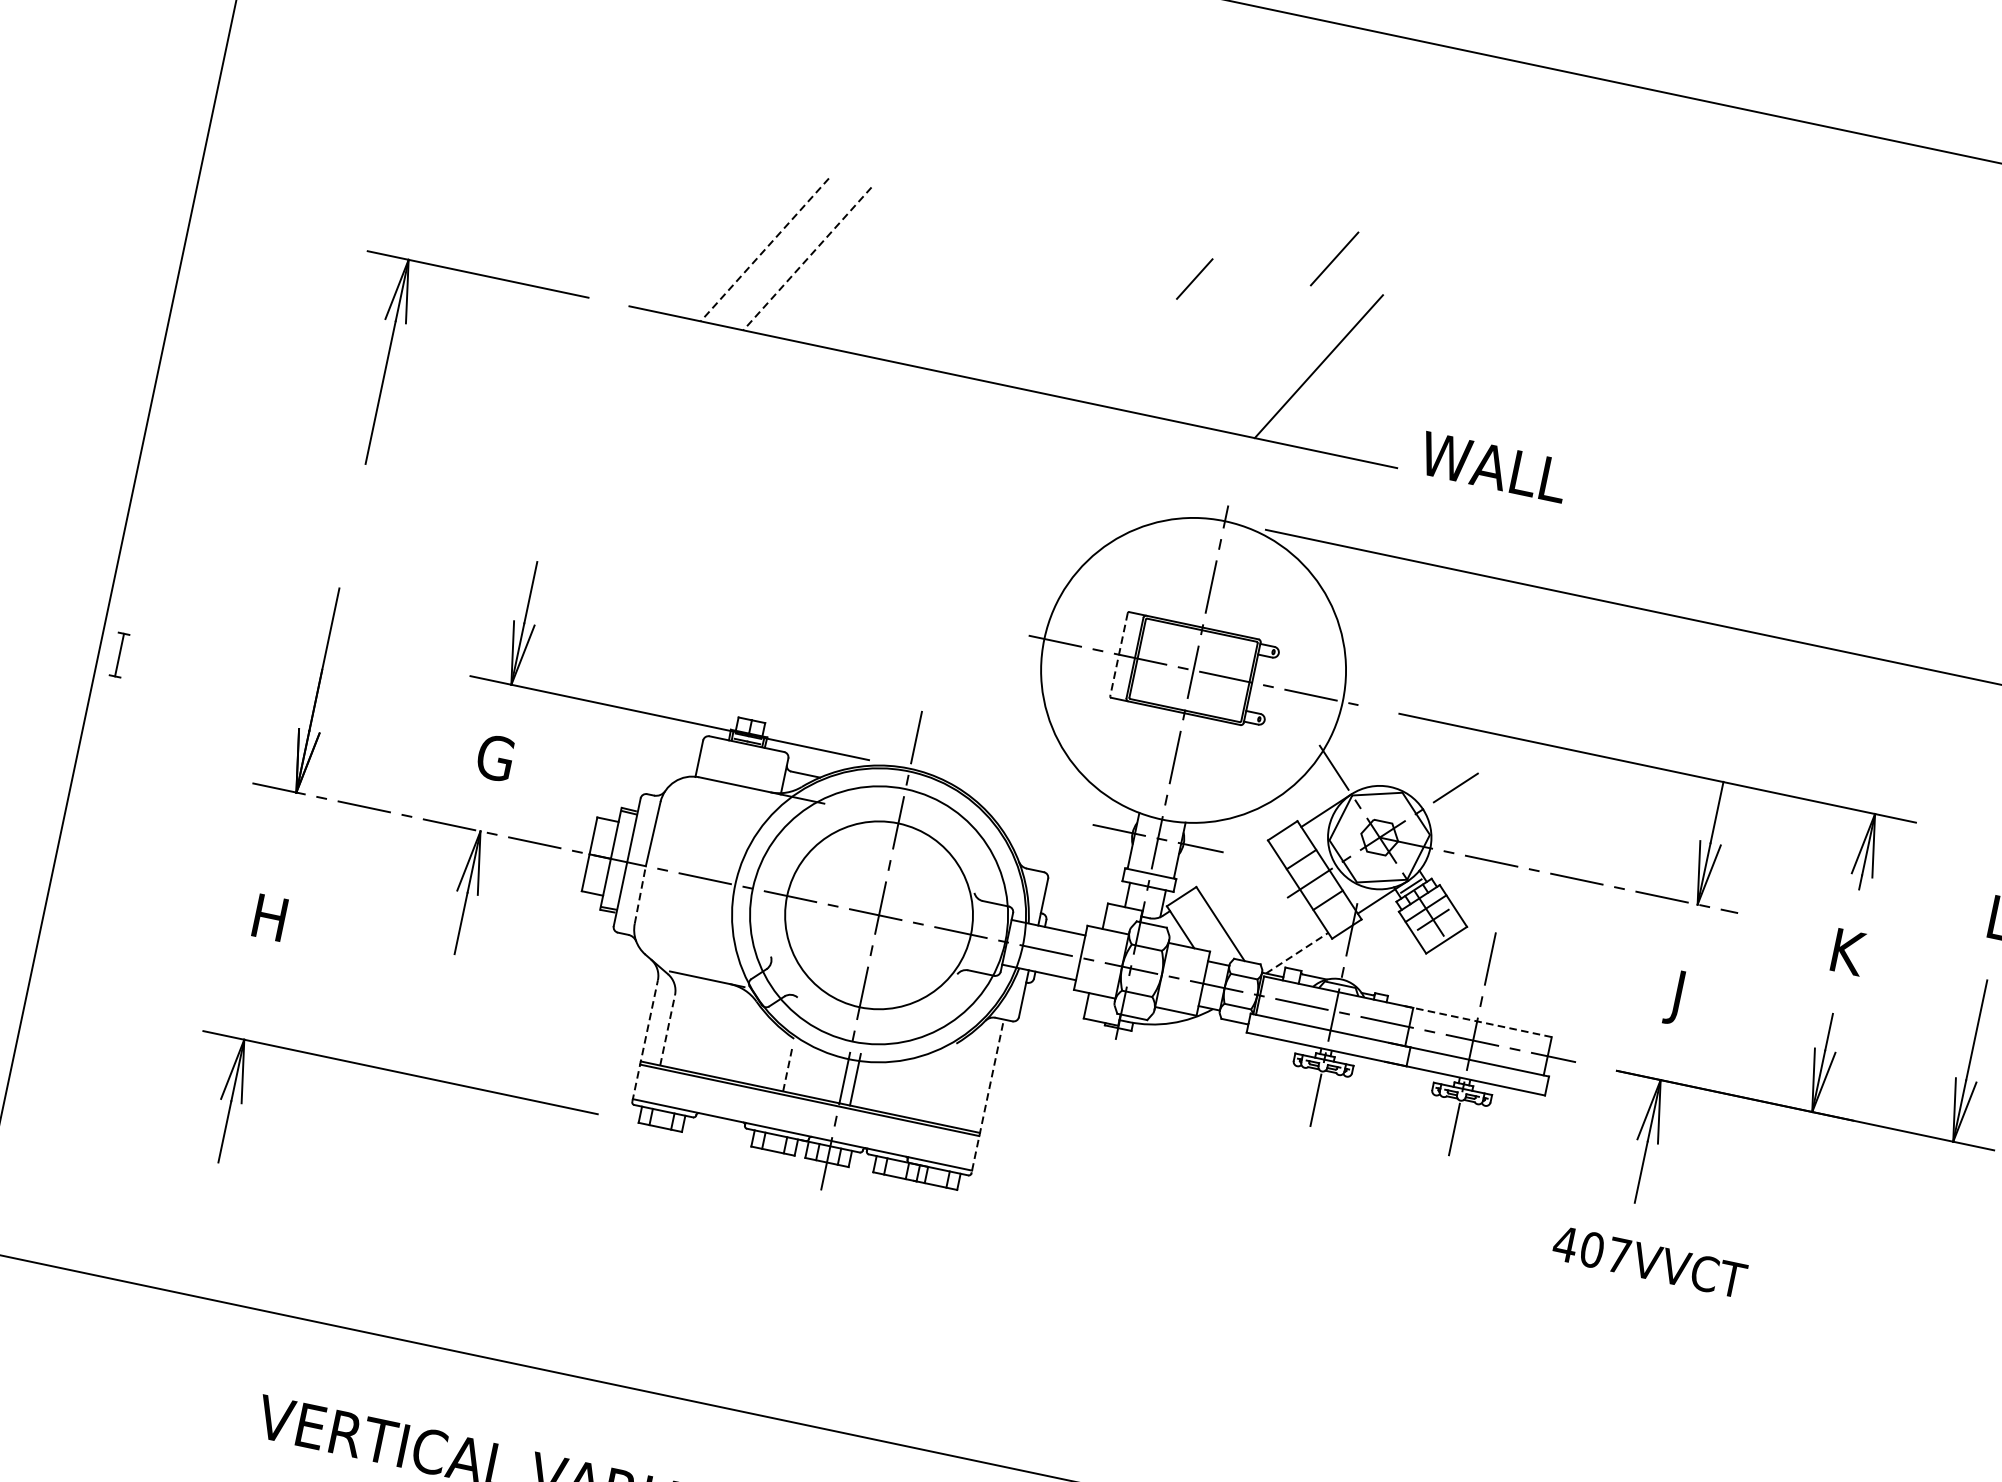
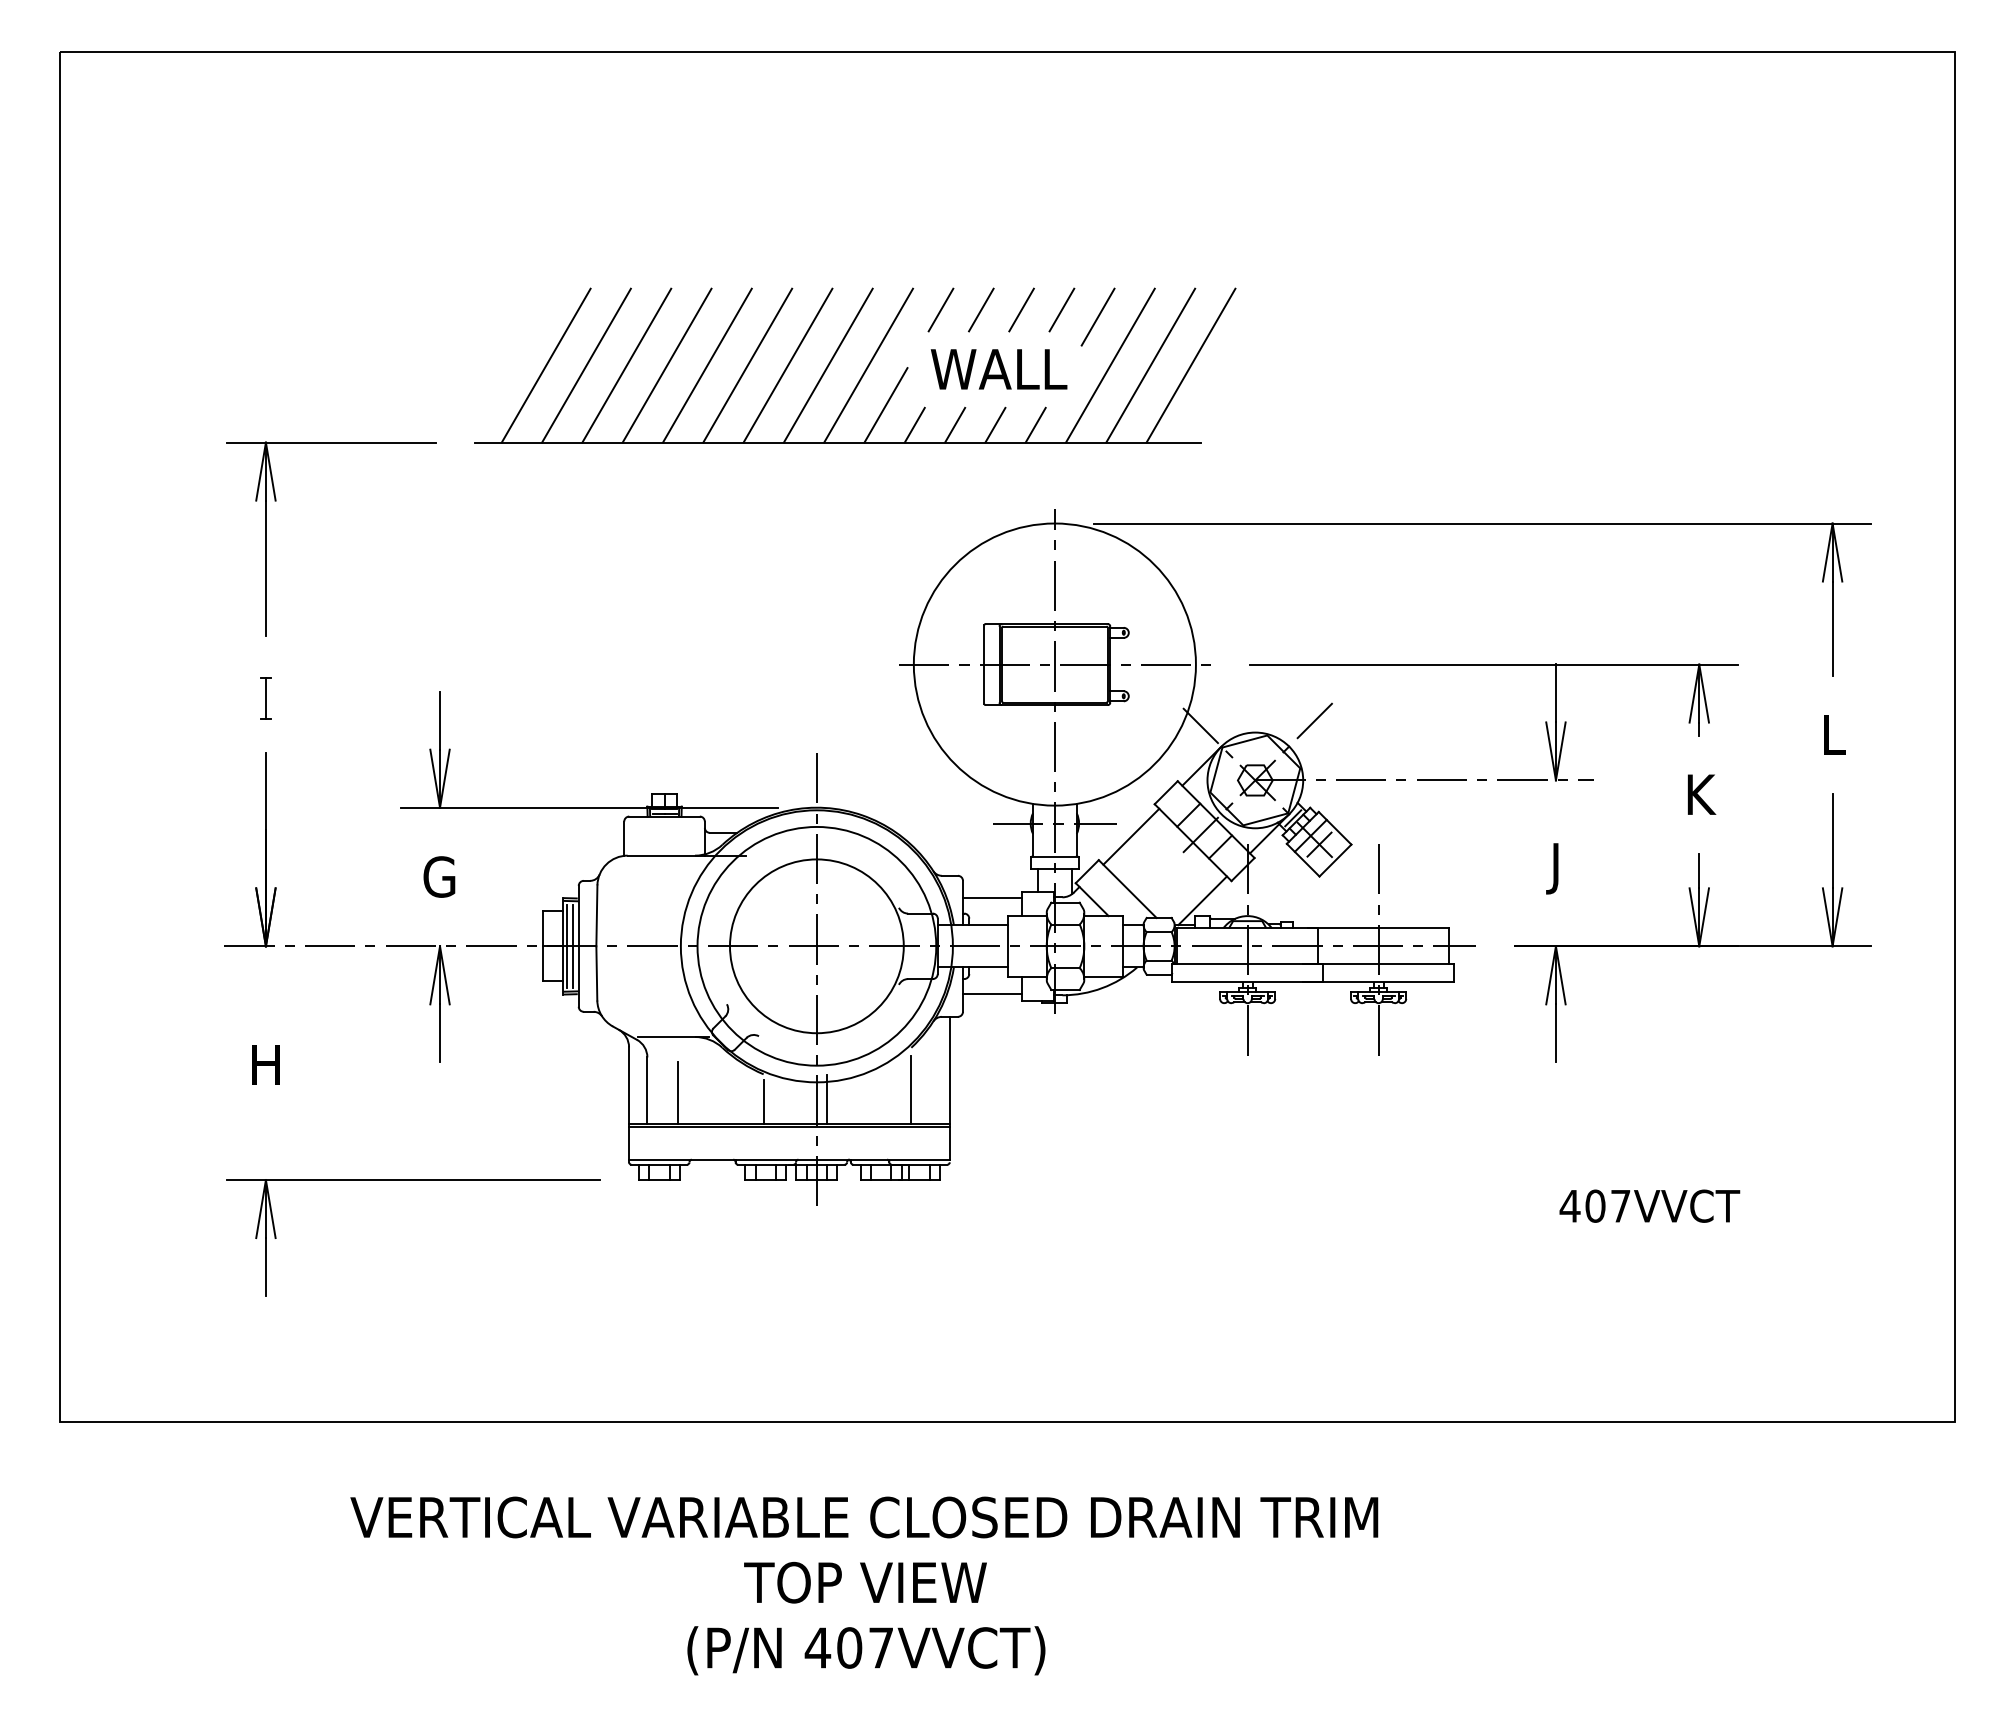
line: (721, 240) -> (545, 365), added
line: (764, 249) -> (586, 365), dashed -> solid
line: (807, 258) -> (626, 365), dashed -> solid
line: (1334, 258) -> (1097, 316), moved
line: (849, 267) -> (666, 365), added
line: (1151, 269) -> (940, 309), added
line: (892, 276) -> (707, 365), added
line: (935, 285) -> (747, 365), added
line: (1237, 287) -> (1021, 309), added
line: (977, 294) -> (787, 365), added
line: (1279, 296) -> (1061, 309), added
line: (1019, 303) -> (827, 365), added
line: (1063, 312) -> (868, 365), added
line: (1072, 358) -> (885, 405), added
line: (1361, 375) -> (1150, 365), added
line: (1403, 384) -> (1190, 365), added
line: (1098, 385) -> (914, 424), added
line: (1141, 394) -> (955, 424), added
line: (1184, 403) -> (995, 424), added
line: (1226, 412) -> (1035, 424), added
text: (1493, 467) -> (998, 369), moved
part: (119, 654) -> (265, 698), moved
line: (1118, 655) -> (984, 665), dashed -> solid
line: (614, 858) -> (566, 945), added
line: (620, 860) -> (572, 945), added
line: (1236, 869) -> (1131, 836), added
line: (640, 893) -> (596, 972), dashed -> solid
line: (1074, 903) -> (991, 898), added
line: (1297, 952) -> (1202, 900), dashed -> solid
line: (1052, 1005) -> (991, 994), added
line: (1476, 1021) -> (1378, 928), dashed -> solid
line: (667, 1030) -> (647, 1090), dashed -> solid
line: (645, 1040) -> (629, 1104), dashed -> solid
line: (699, 1040) -> (678, 1093), added
line: (787, 1068) -> (763, 1102), dashed -> solid
line: (946, 1088) -> (911, 1090), added
line: (987, 1094) -> (949, 1087), dashed -> solid
text: (1649, 1261) -> (1649, 1205), moved

